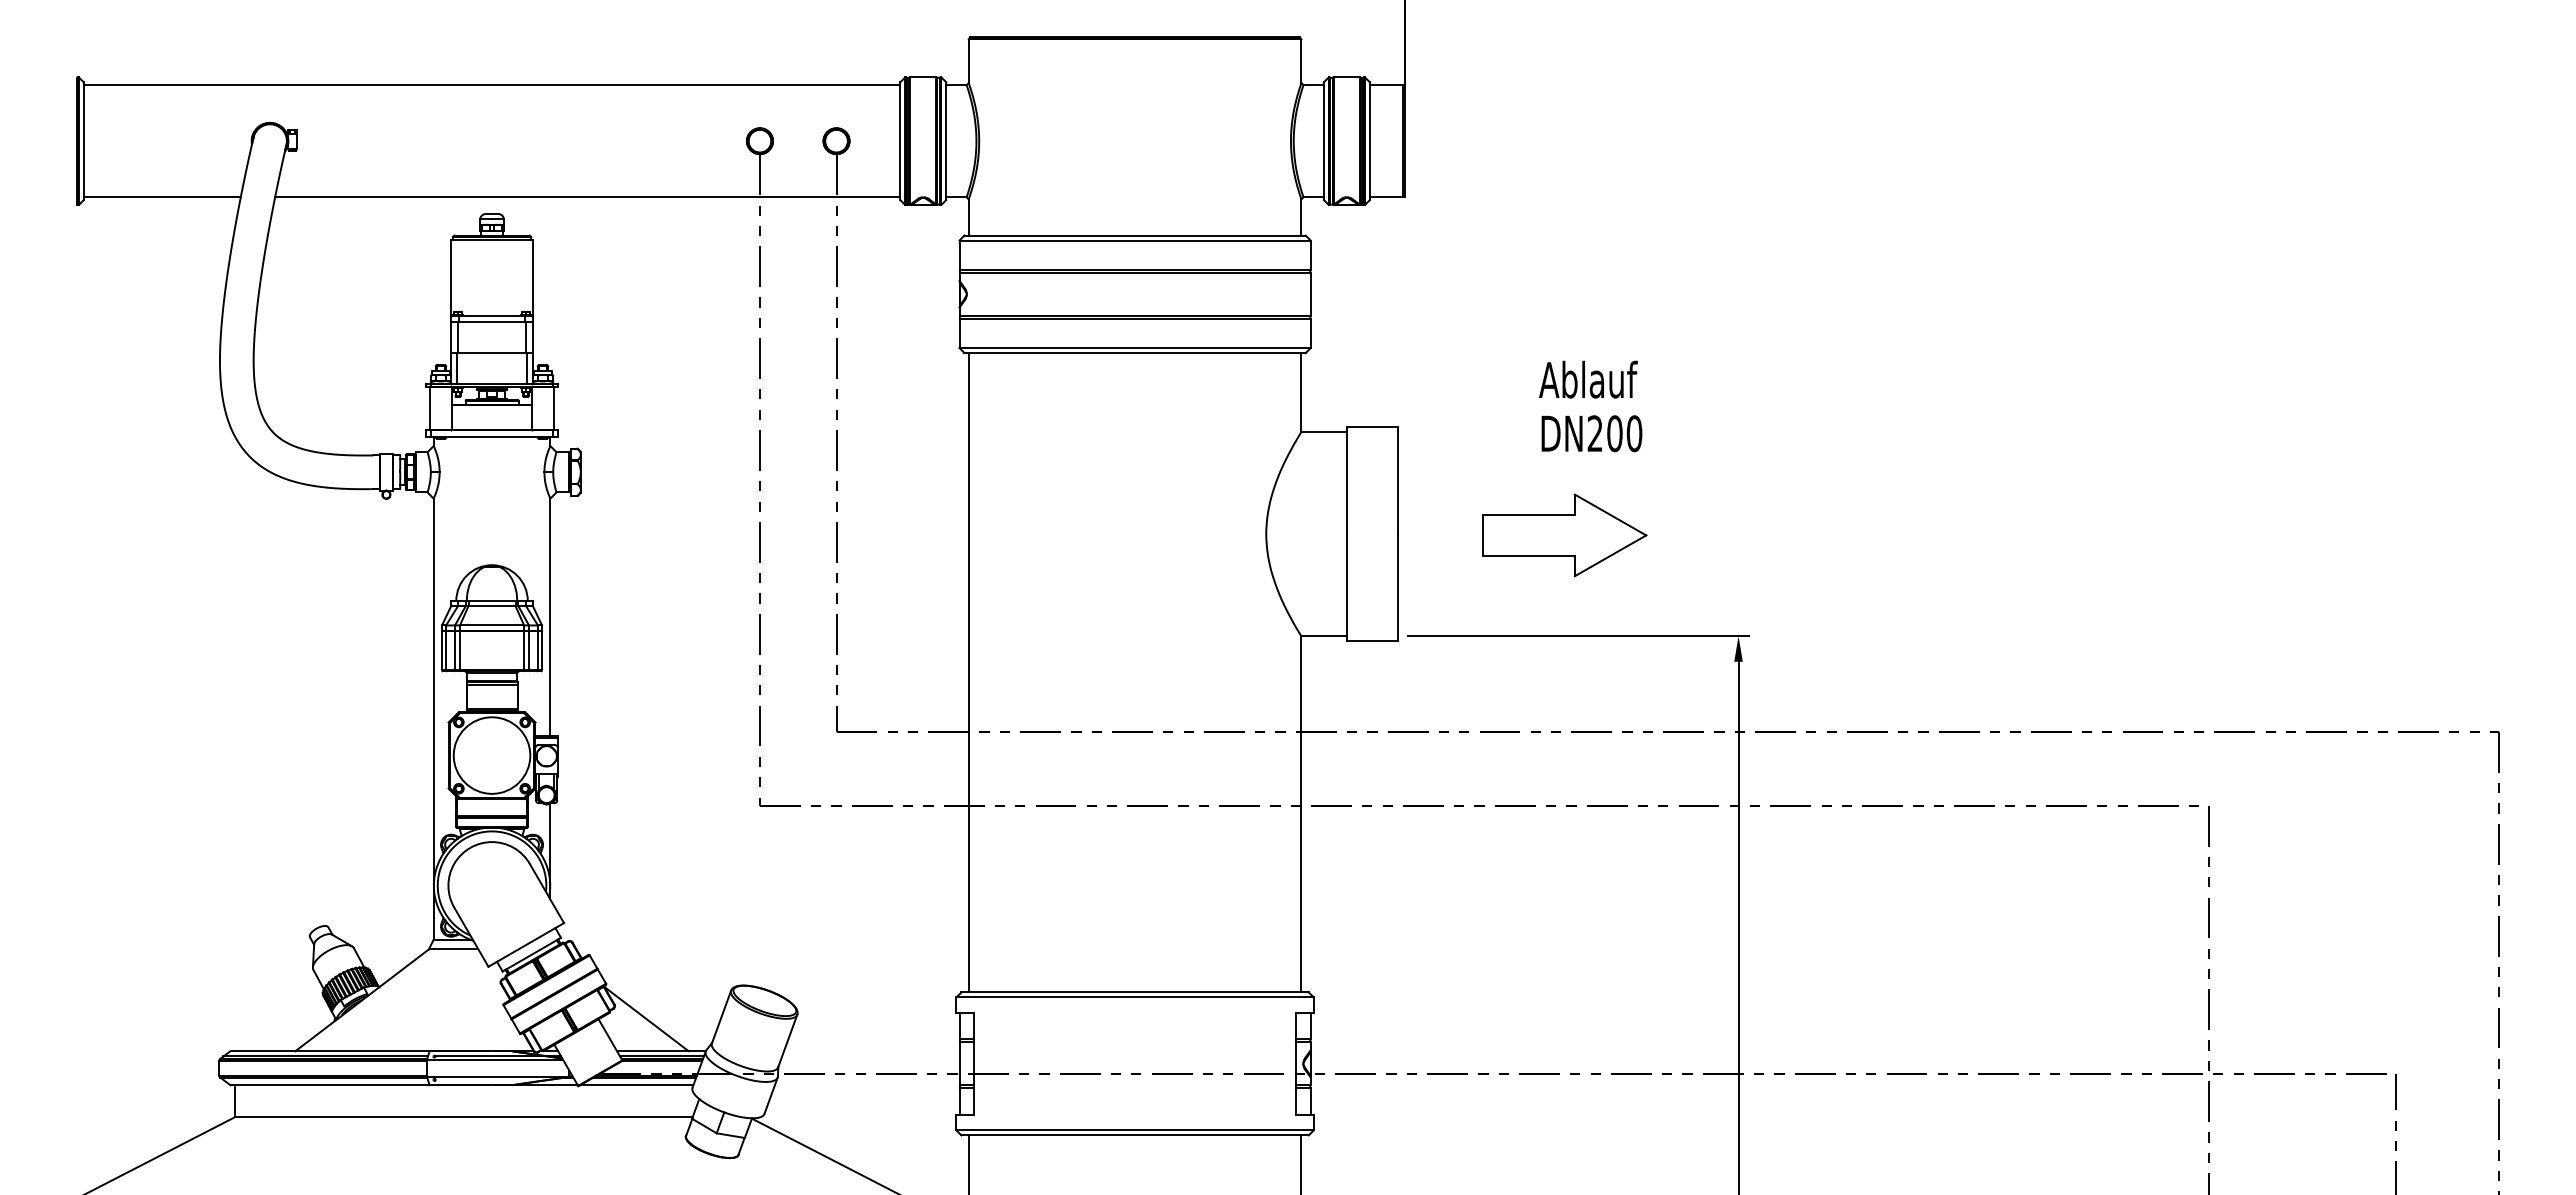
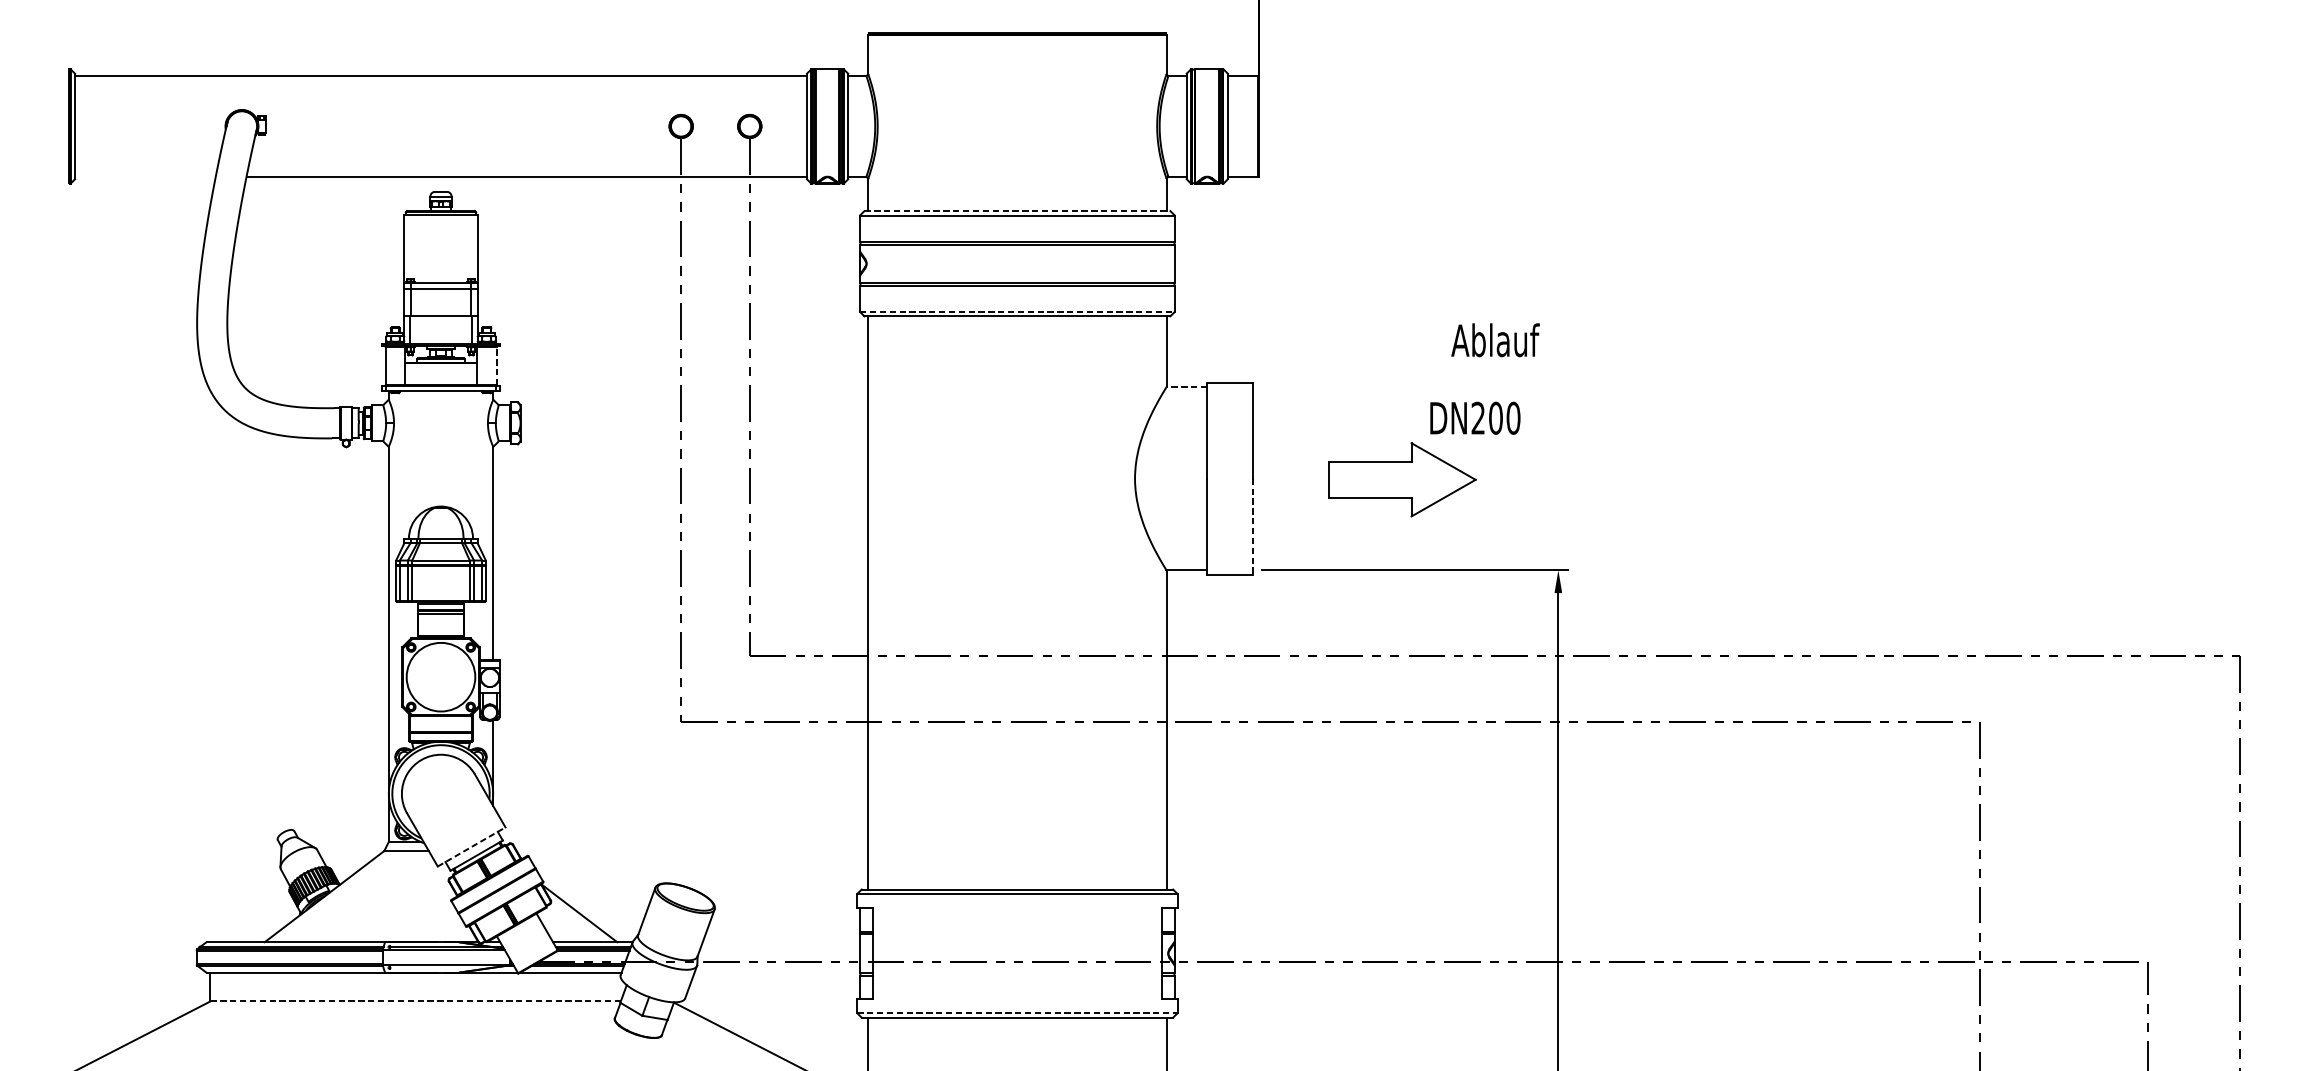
line: (161, 197) -> (144, 176), removed
line: (1135, 235) -> (1017, 211), solid -> dashed
line: (1135, 348) -> (1017, 312), solid -> dashed
text: (1588, 379) -> (1495, 340), moved
line: (553, 408) -> (496, 366), solid -> dashed
line: (1324, 432) -> (1187, 387), solid -> dashed
text: (1591, 433) -> (1474, 418), moved
line: (1397, 587) -> (1252, 526), solid -> dashed
line: (526, 944) -> (471, 846), solid -> dashed
line: (463, 1117) -> (415, 1001), solid -> dashed
line: (1135, 1130) -> (1017, 1013), solid -> dashed

